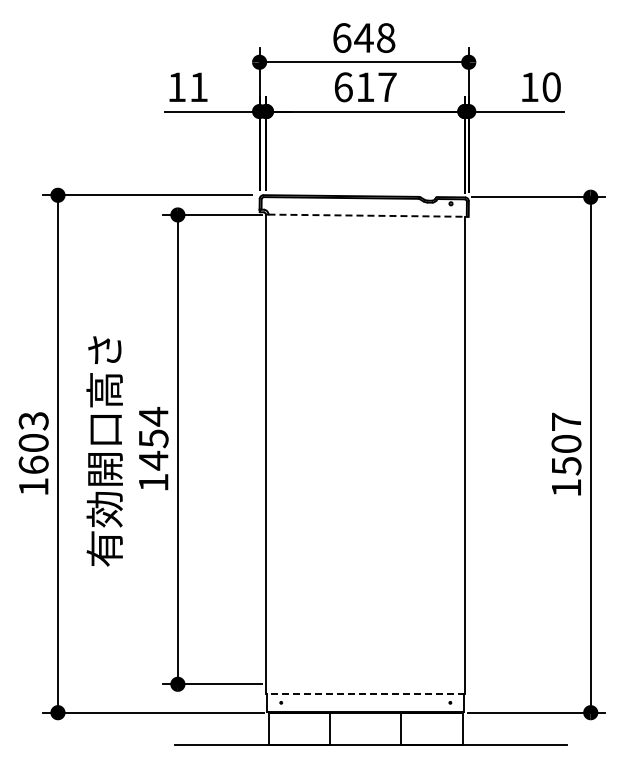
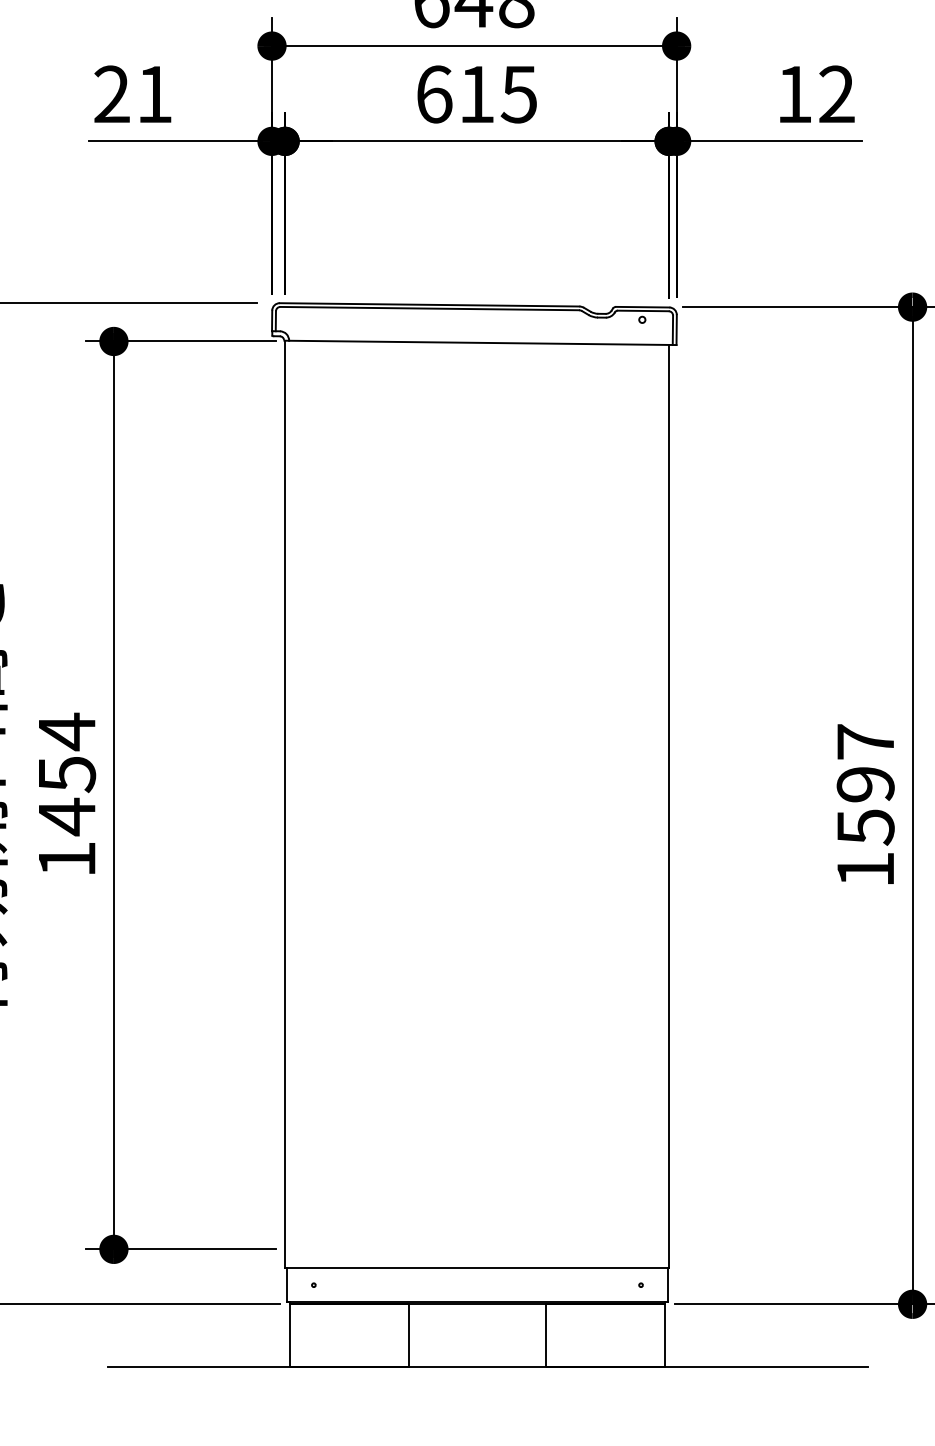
text: (176, 86) -> (111, 92), 11 -> 21
text: (387, 87) -> (519, 94), 617 -> 615
text: (551, 87) -> (836, 94), 10 -> 12
line: (369, 215) -> (484, 342), dashed -> solid
text: (566, 444) -> (865, 785), 1507 -> 1597
line: (365, 693) -> (476, 1267), dashed -> solid

